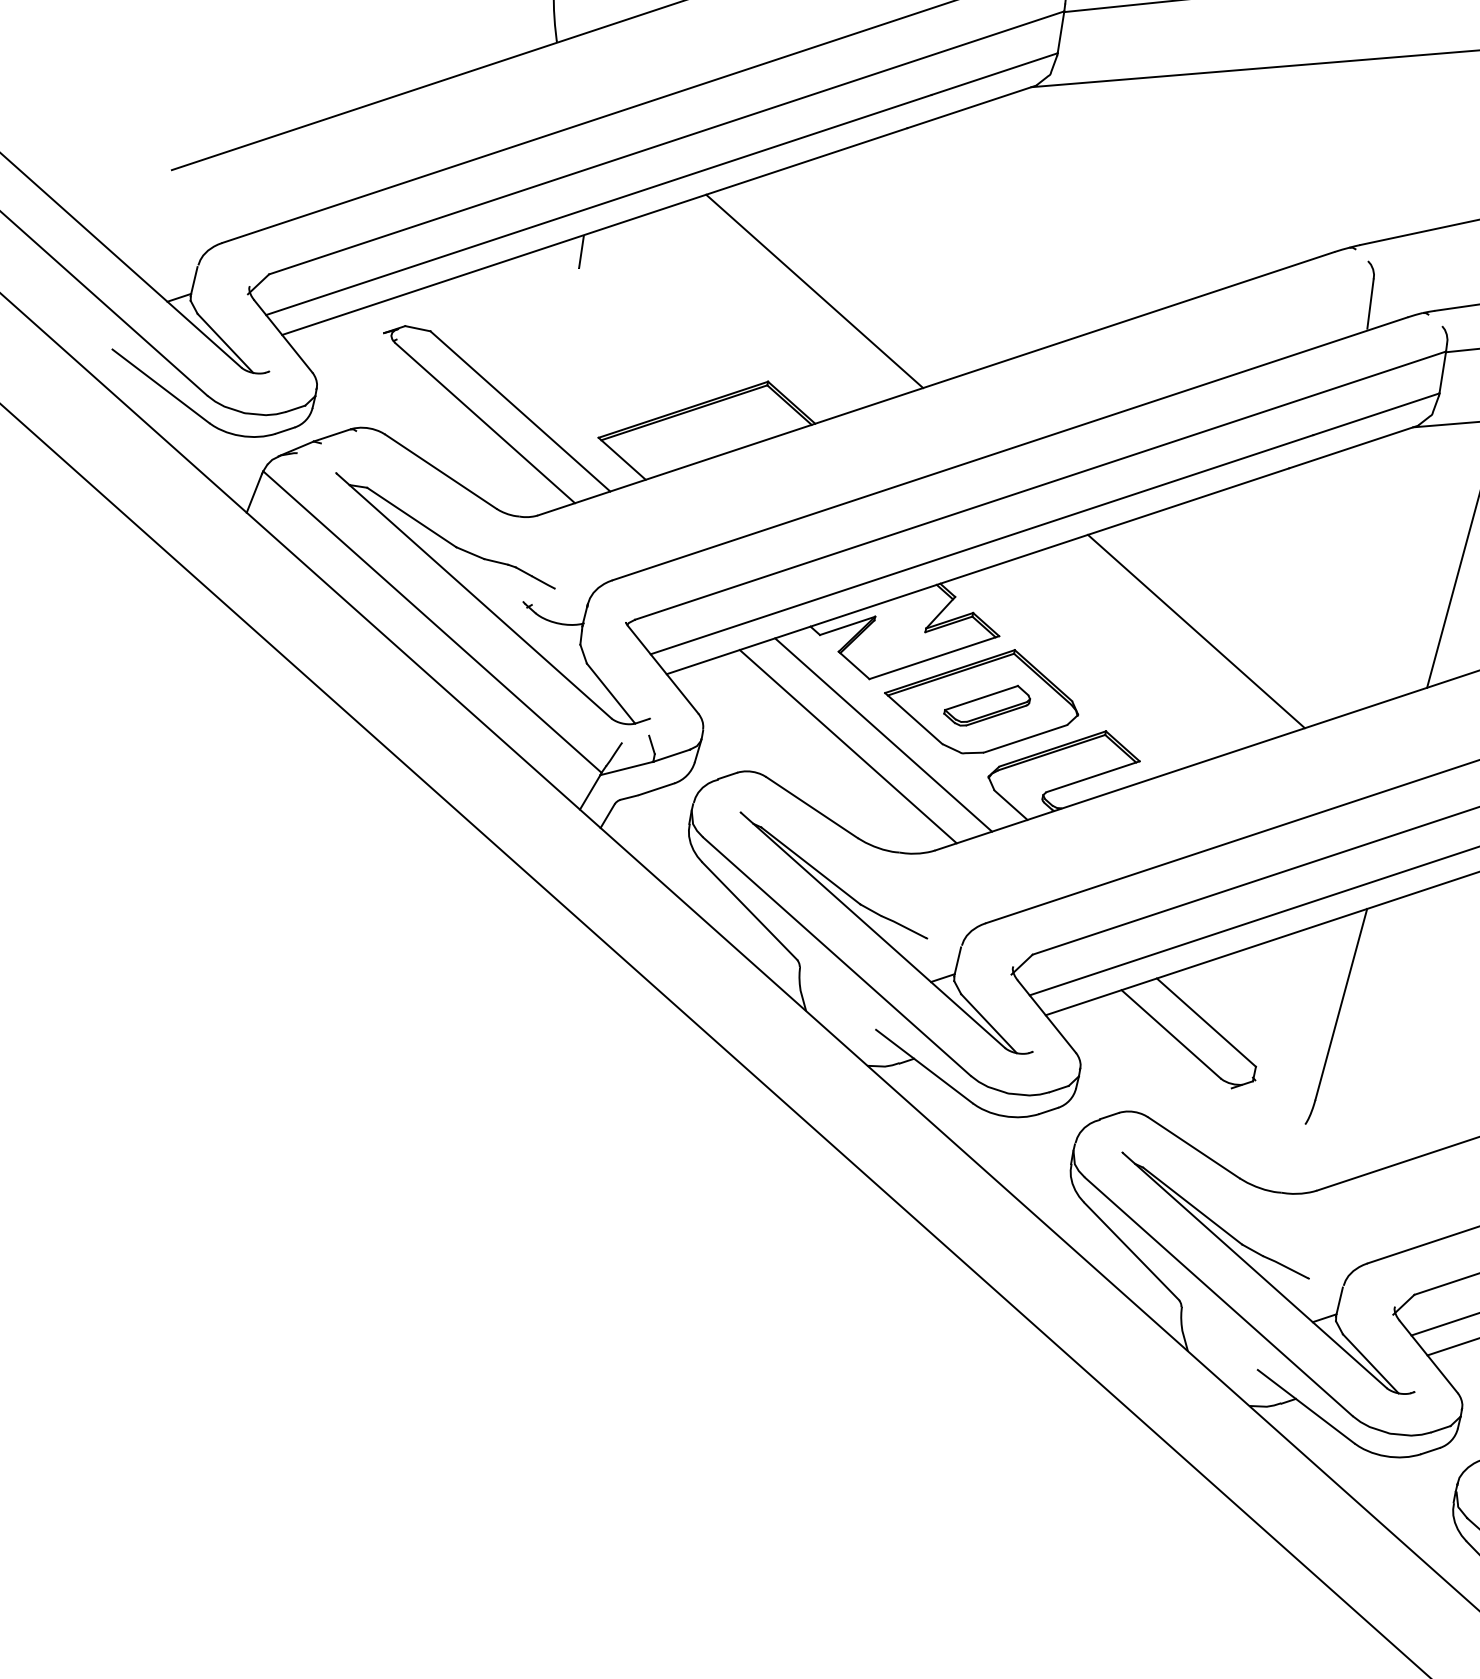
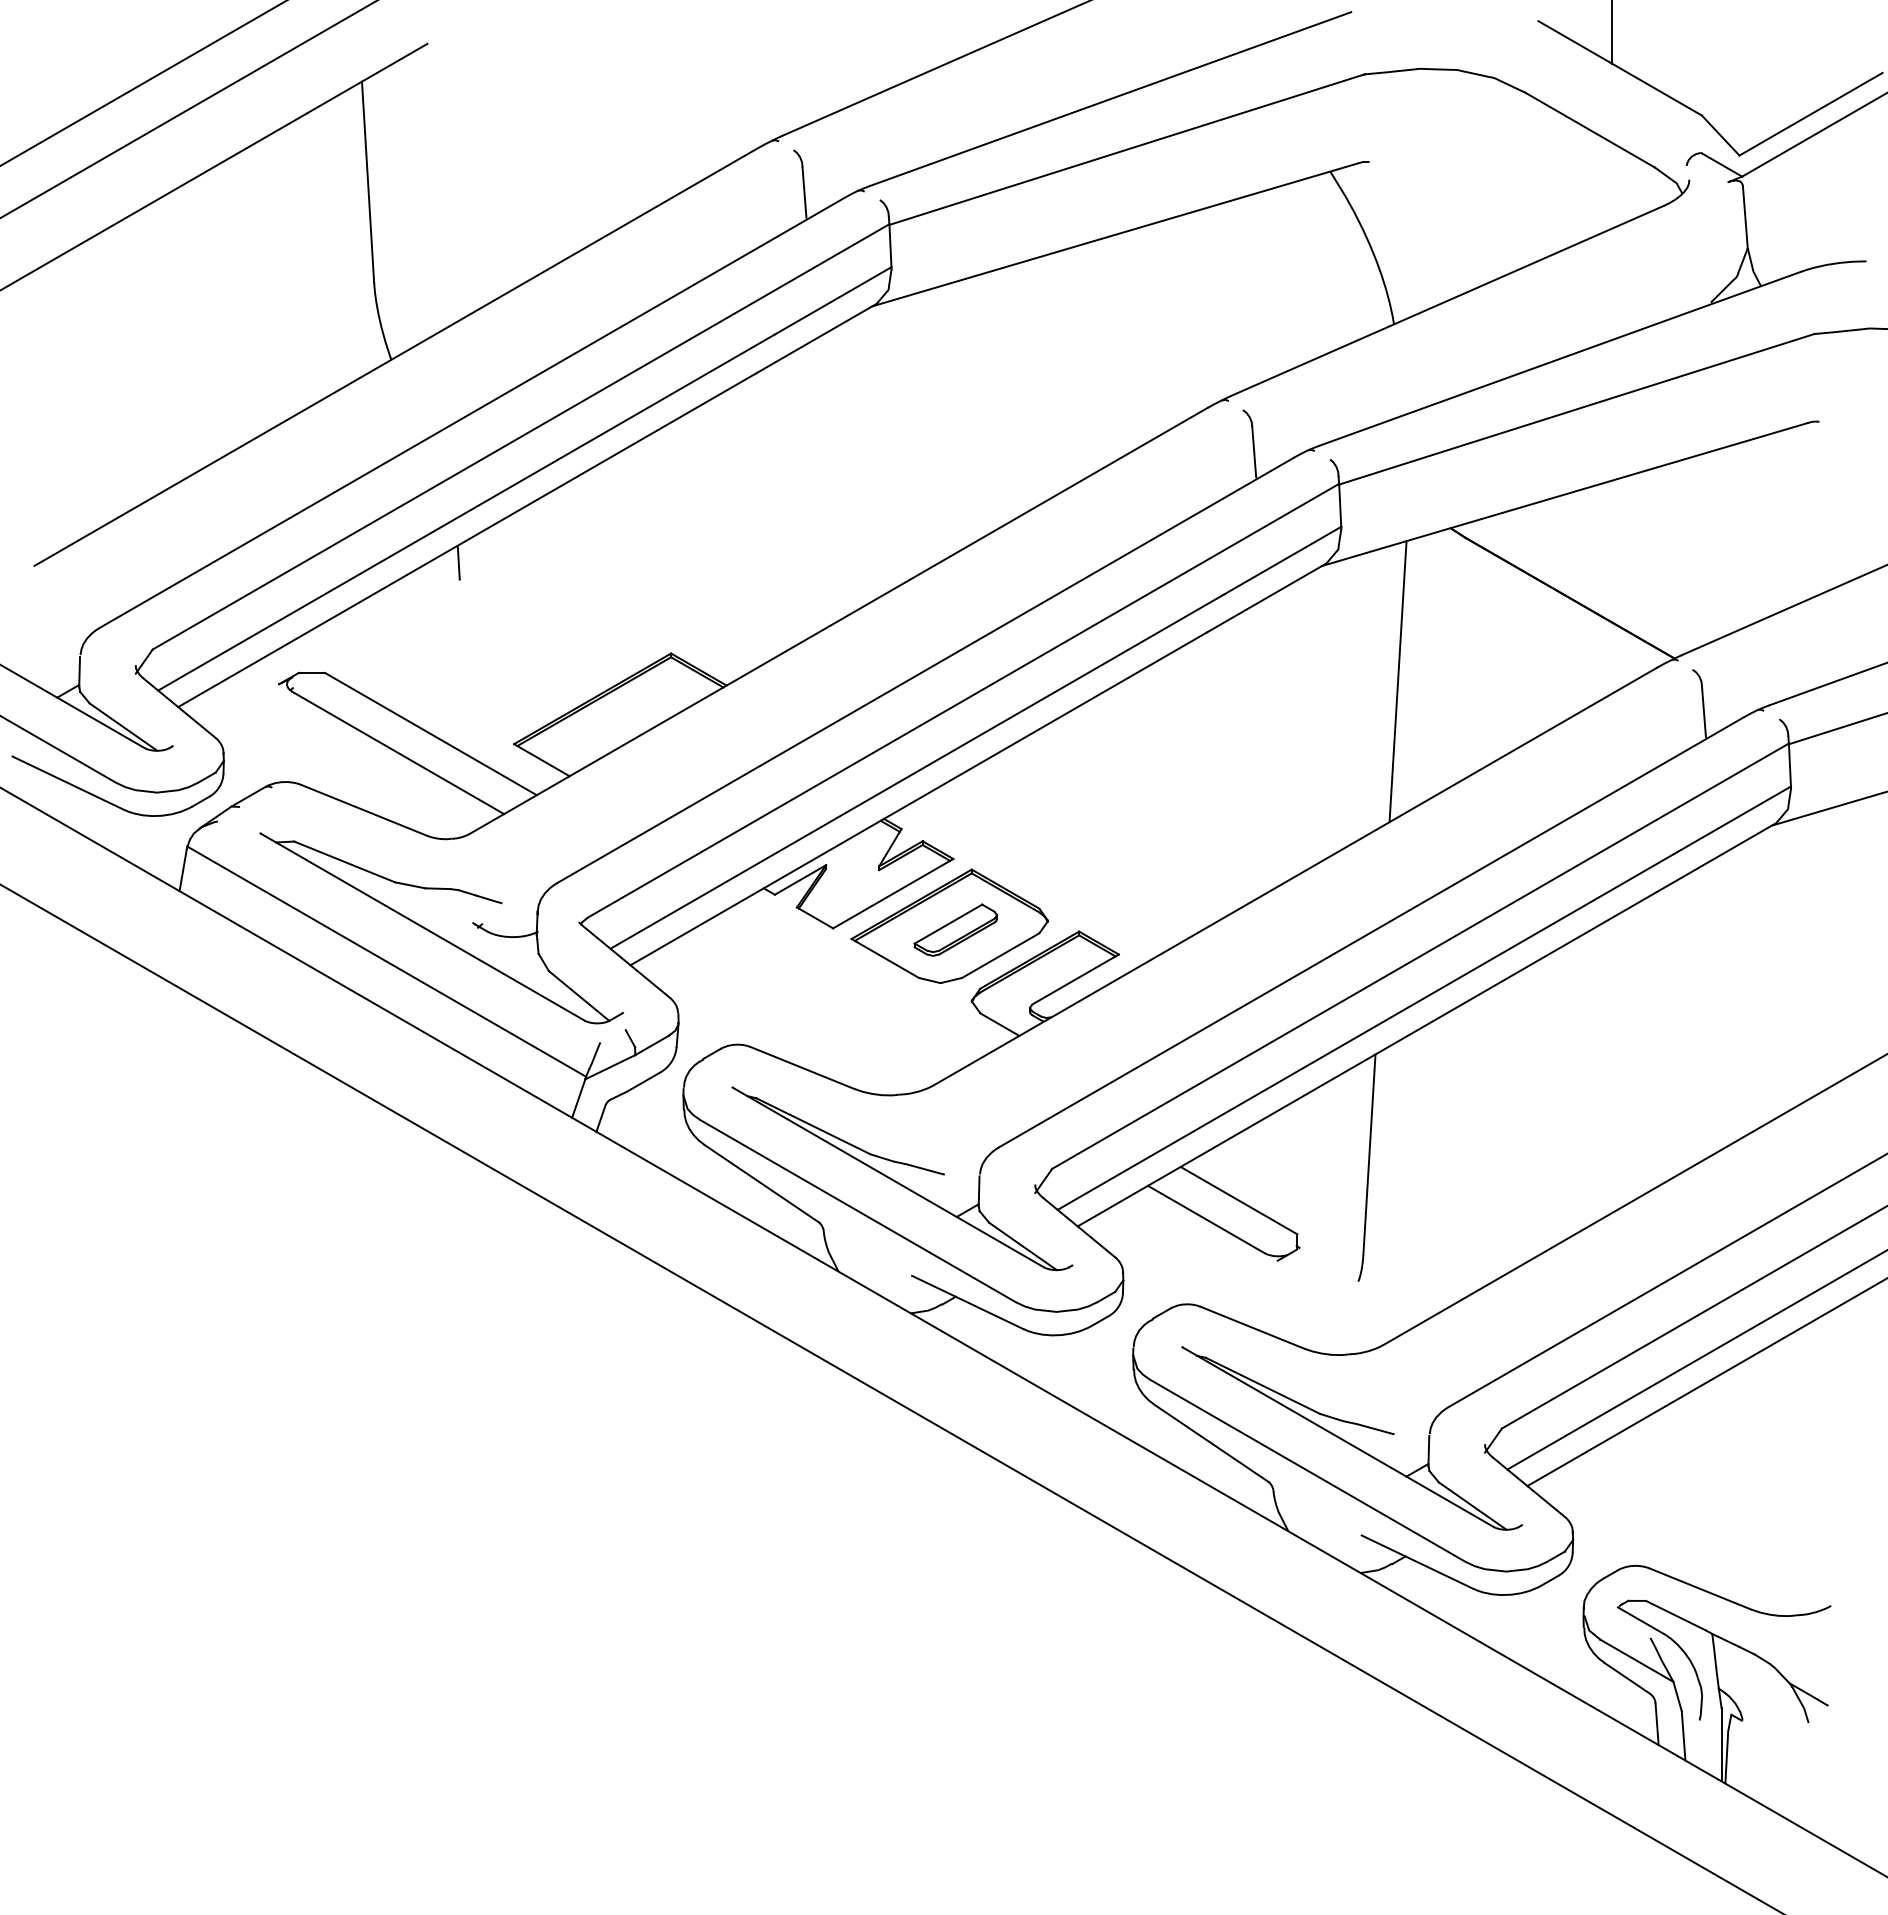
line: (814, 290) -> (698, 553), removed
line: (1196, 631) -> (1148, 813), removed
line: (883, 734) -> (858, 980), removed
line: (847, 746) -> (825, 999), removed

